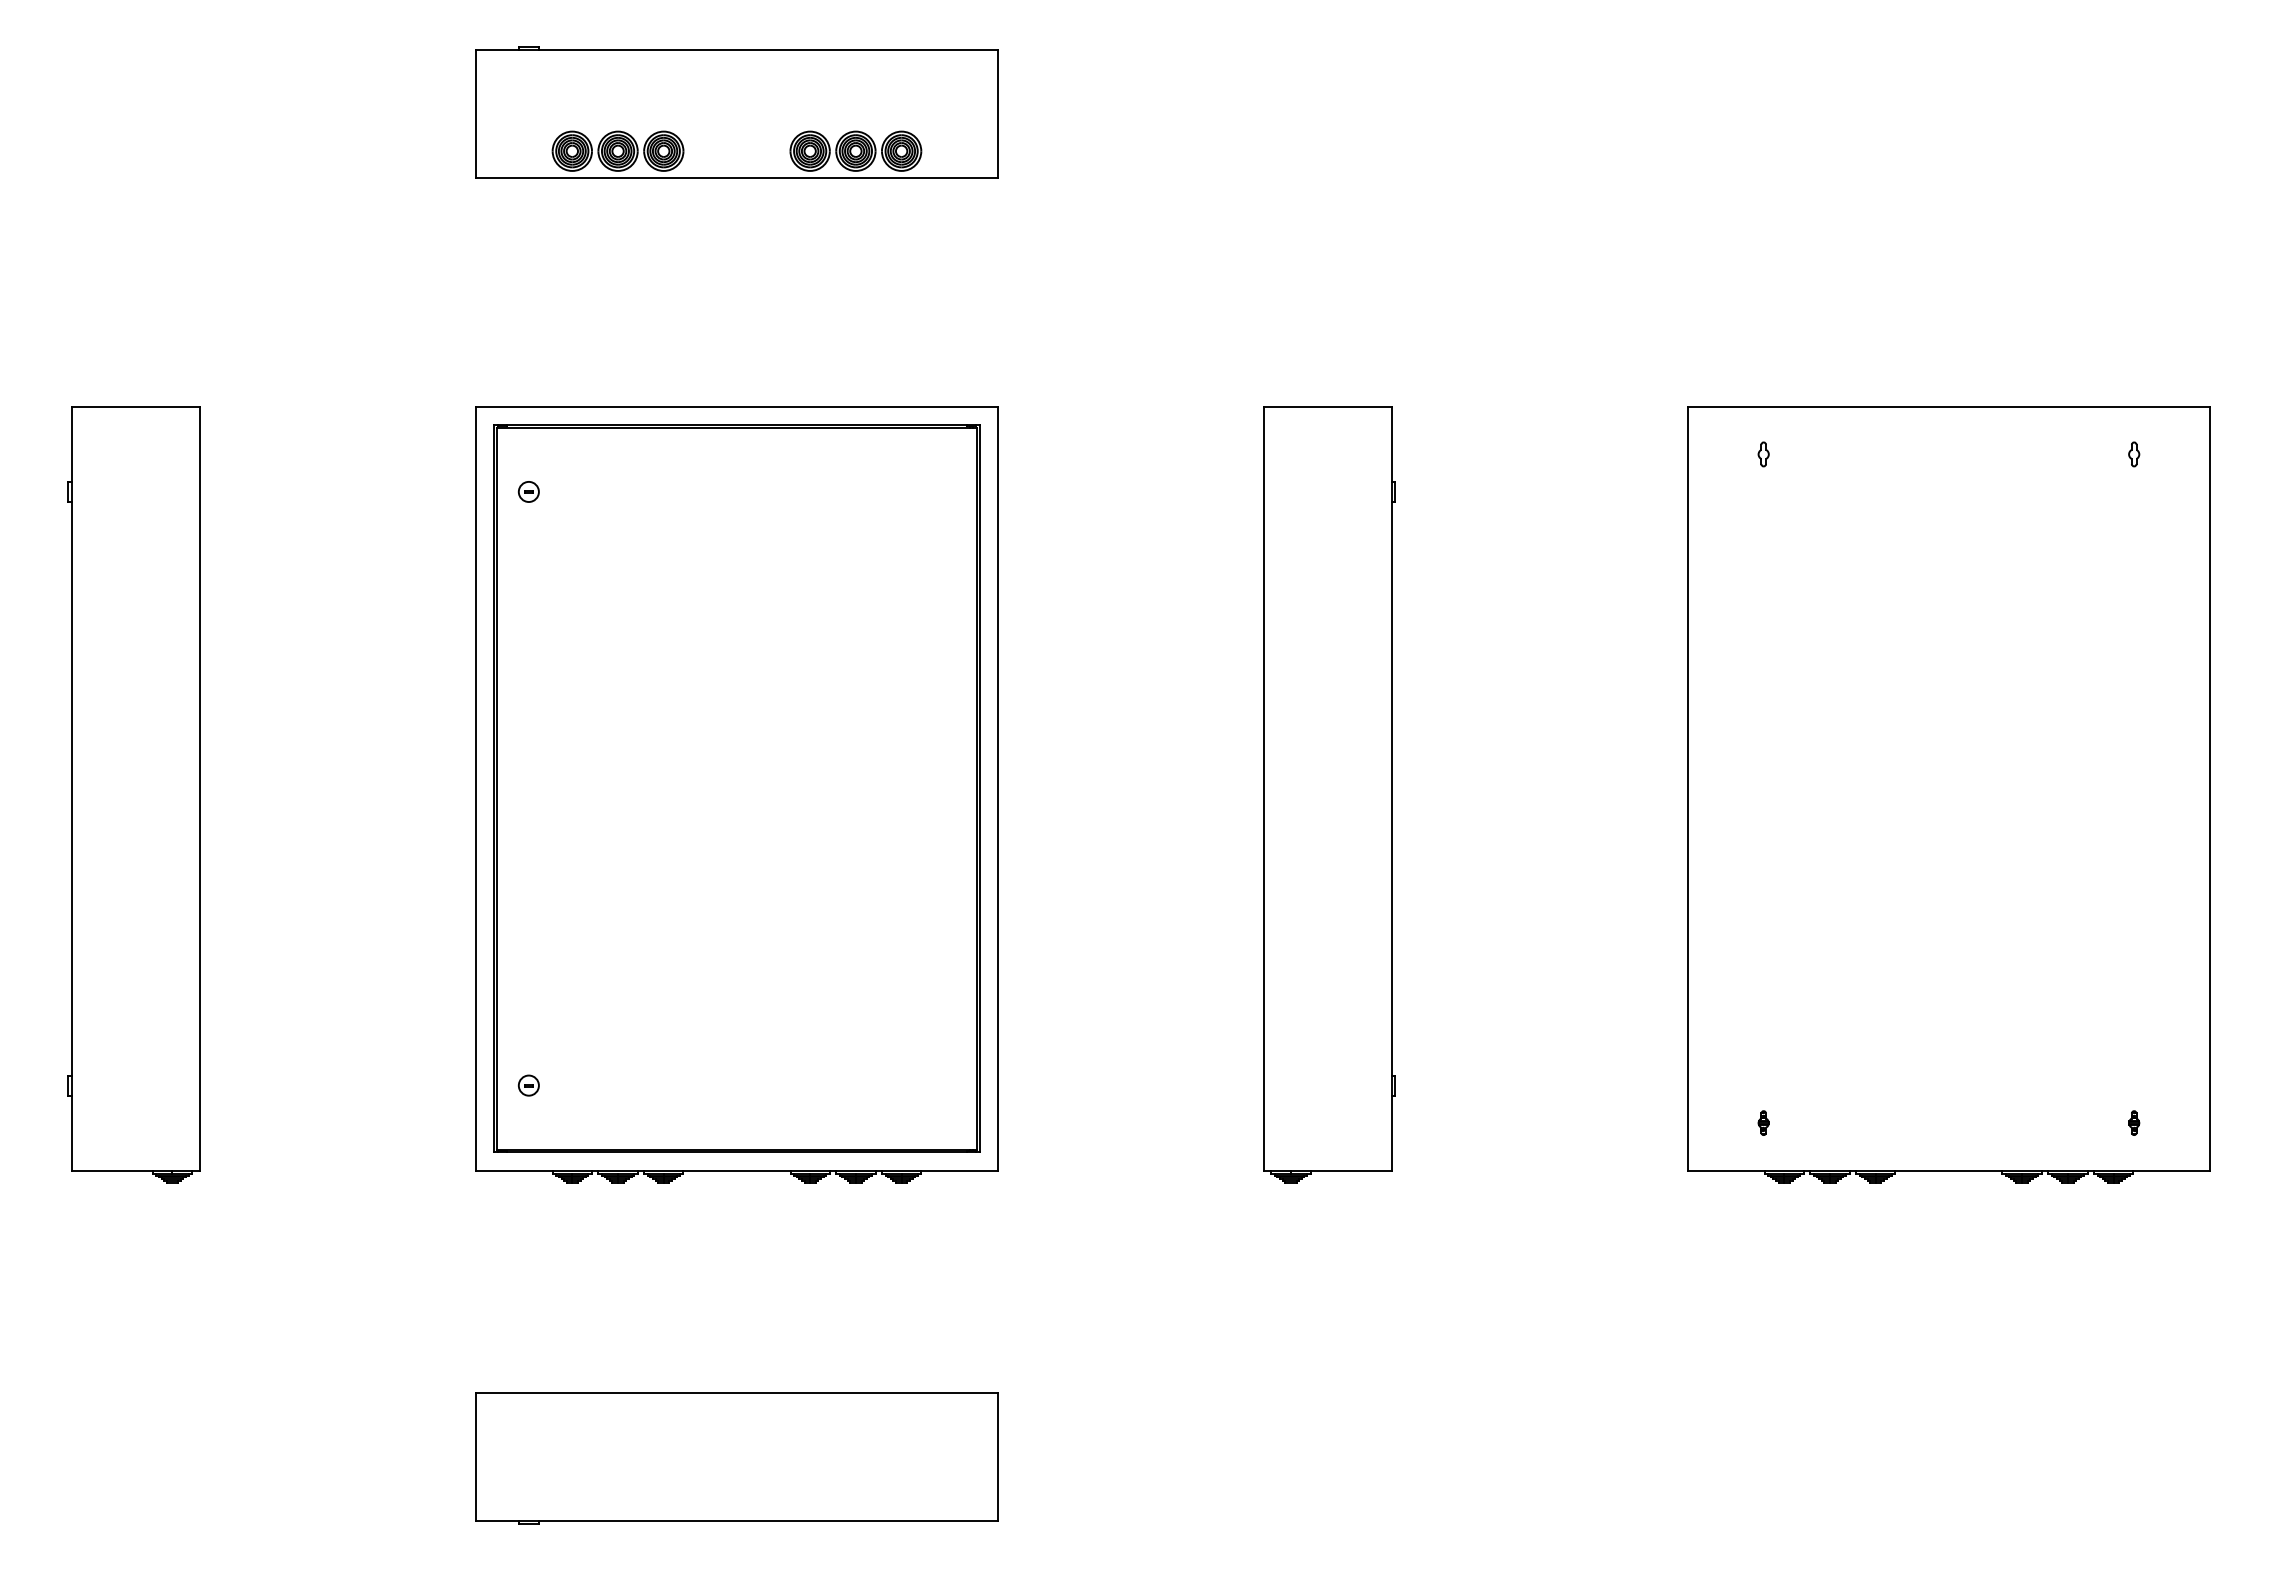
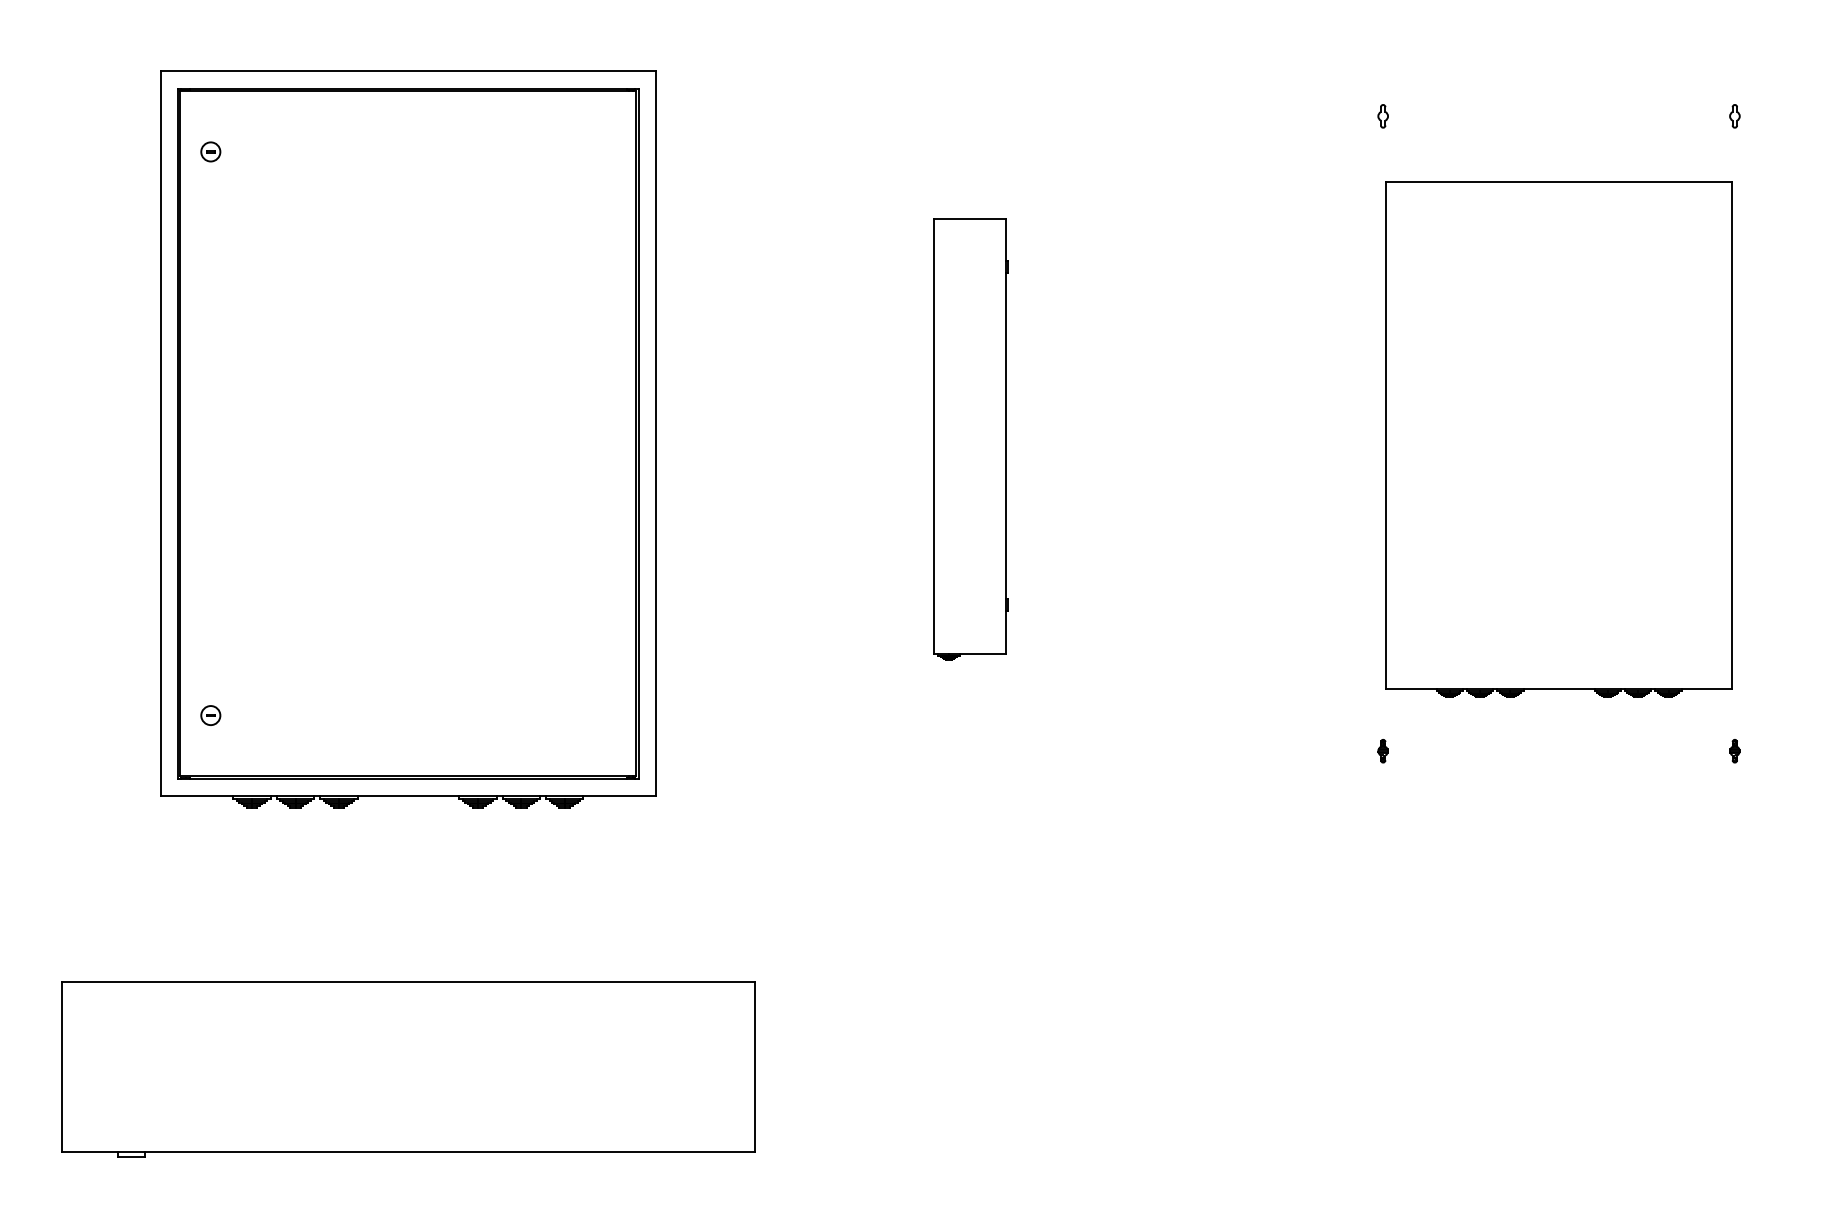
part: (1329, 794) -> (970, 439), size x0.6
part: (1948, 794) -> (1558, 439), size x0.7
part: (736, 1458) -> (407, 1069), size x1.4

